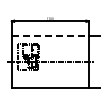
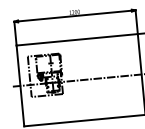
line: (50, 36) -> (77, 40), dashed -> solid

